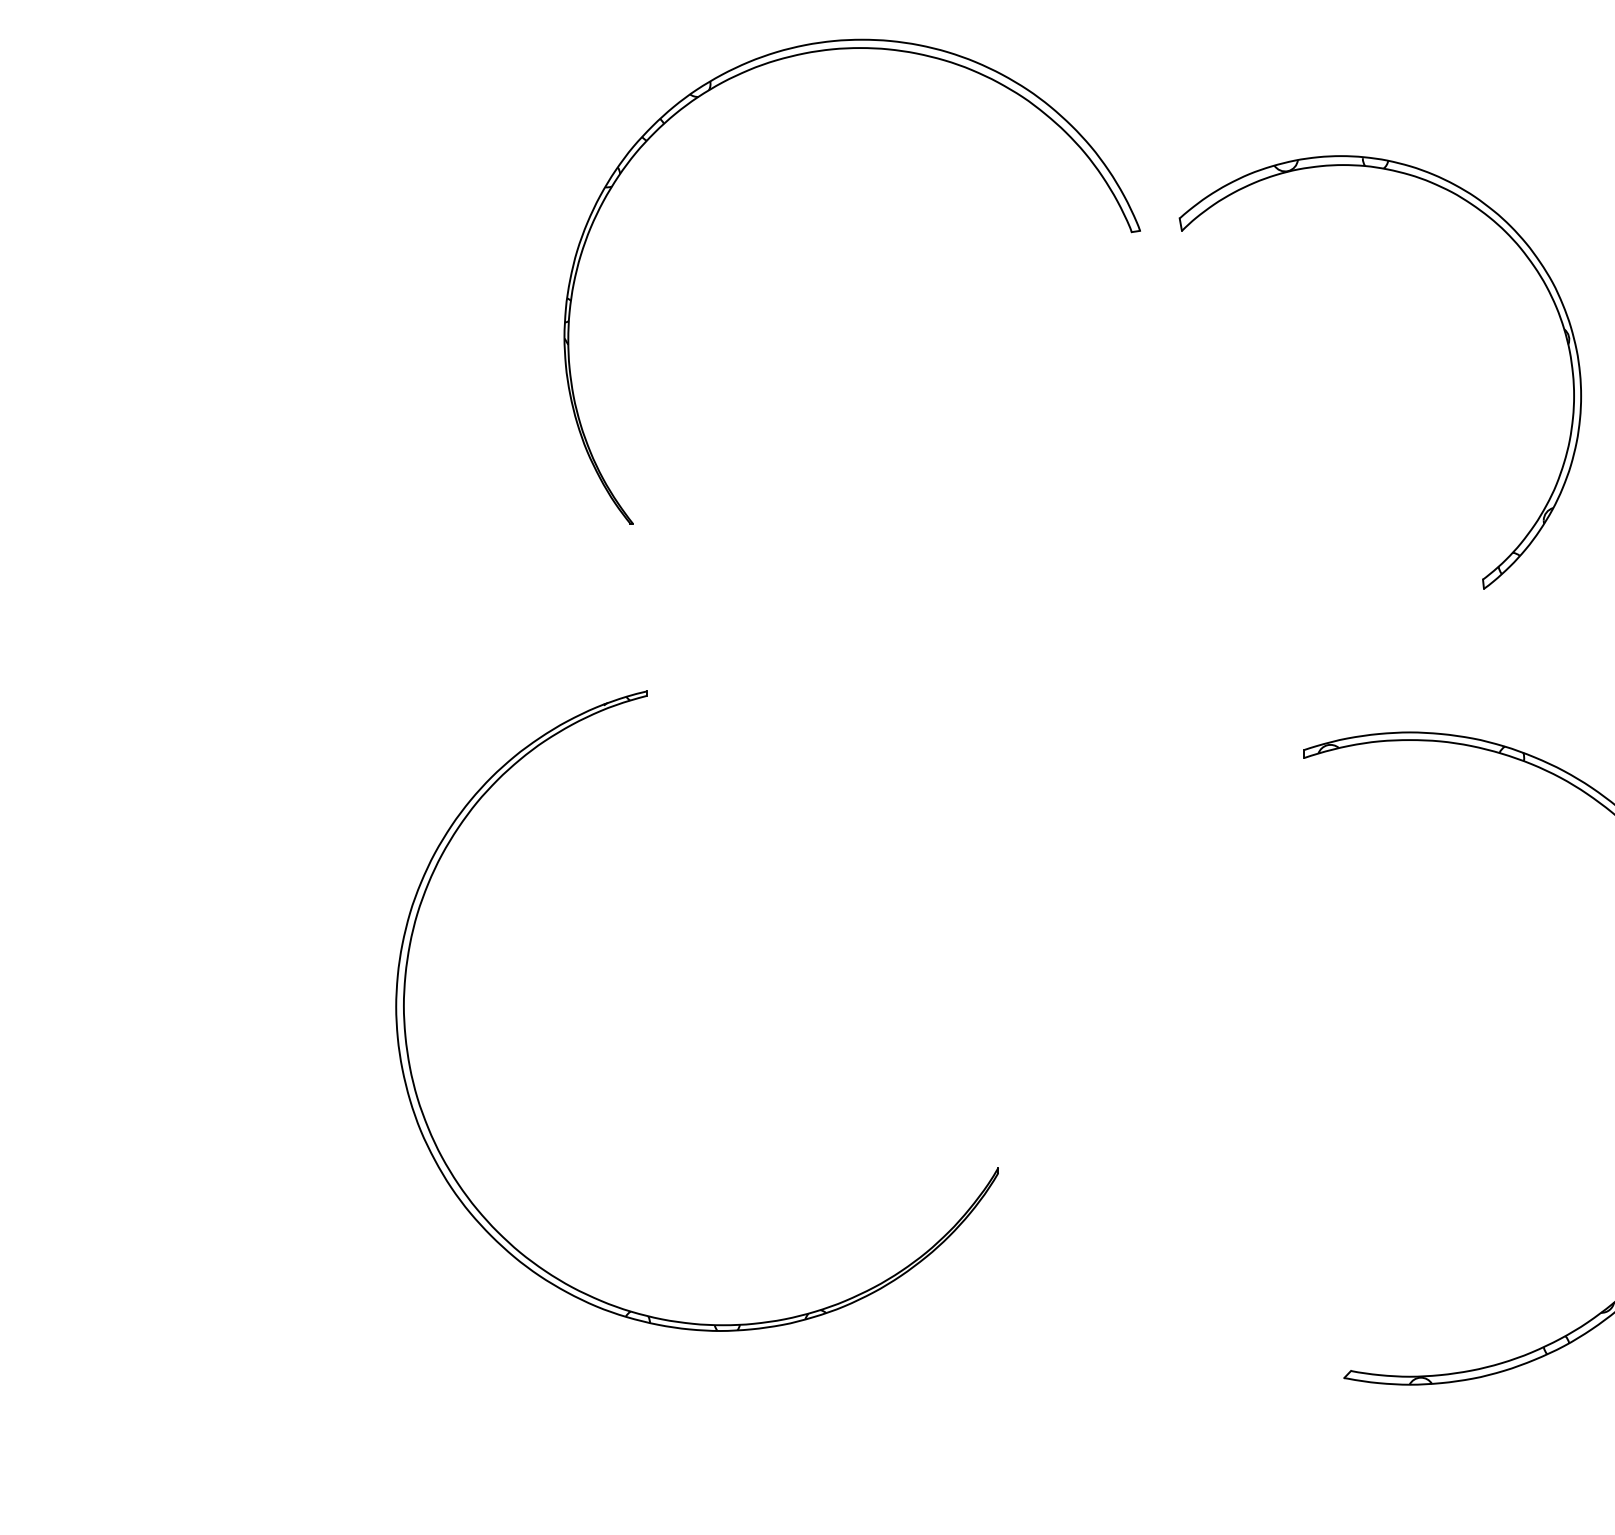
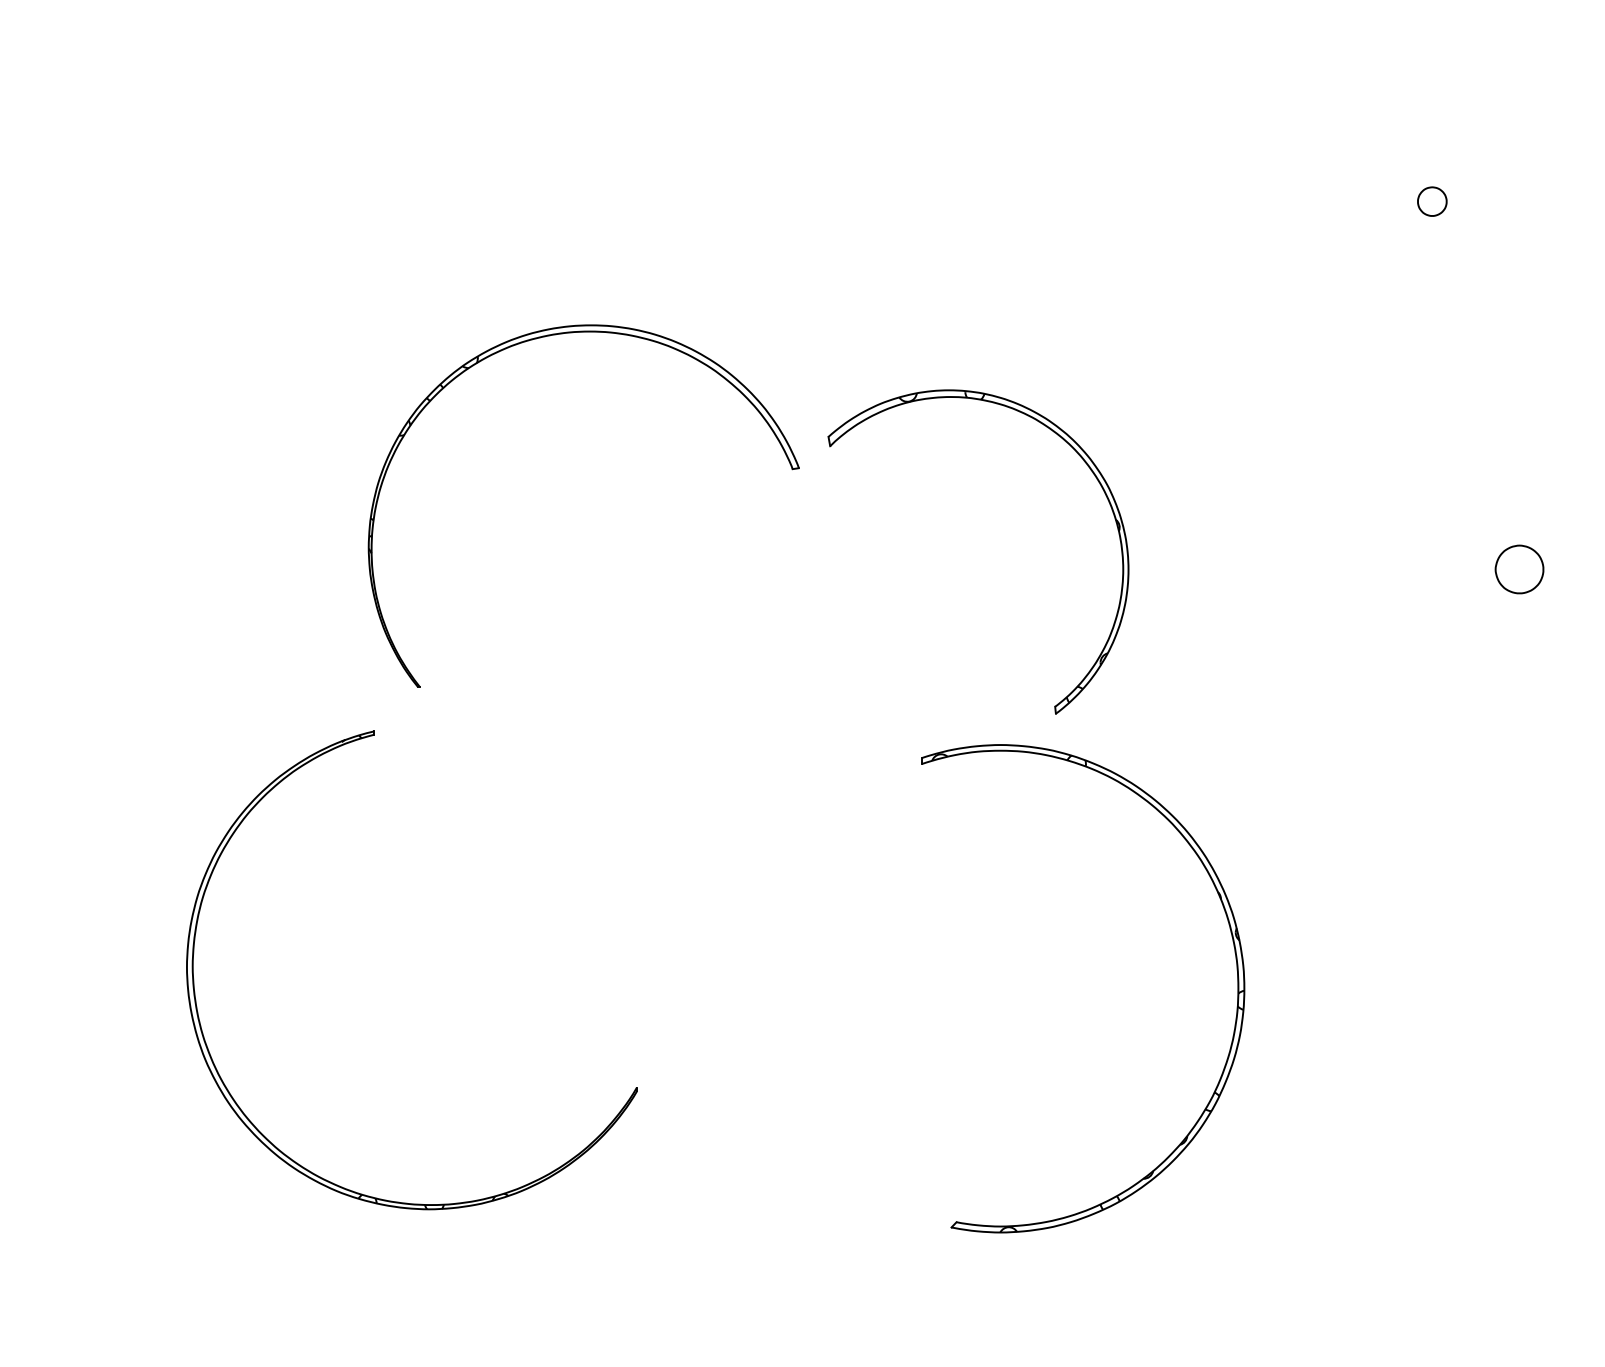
part: (807, 54) -> (550, 336), moved
part: (1532, 267) -> (1092, 473), moved
part: (408, 1050) -> (196, 999), moved

